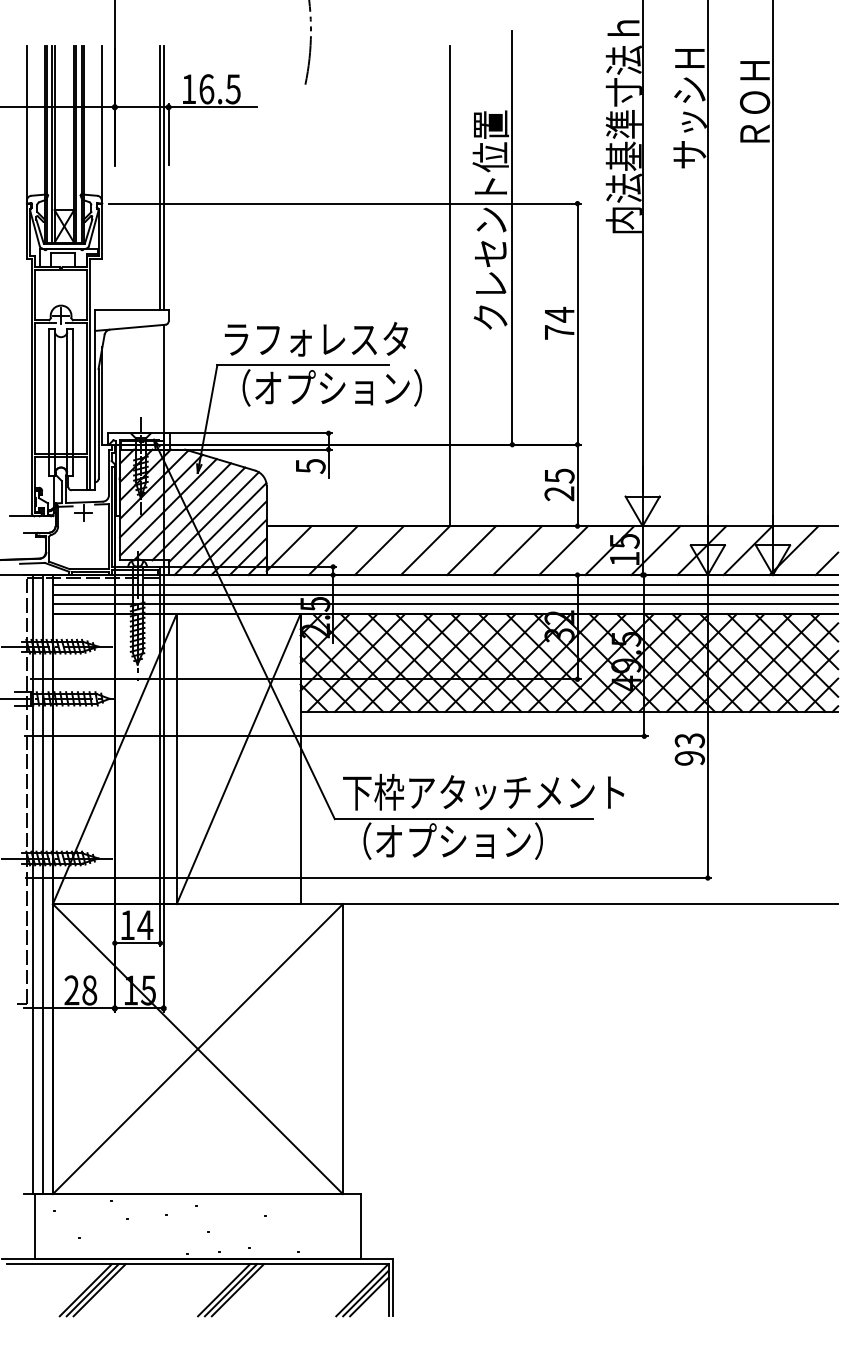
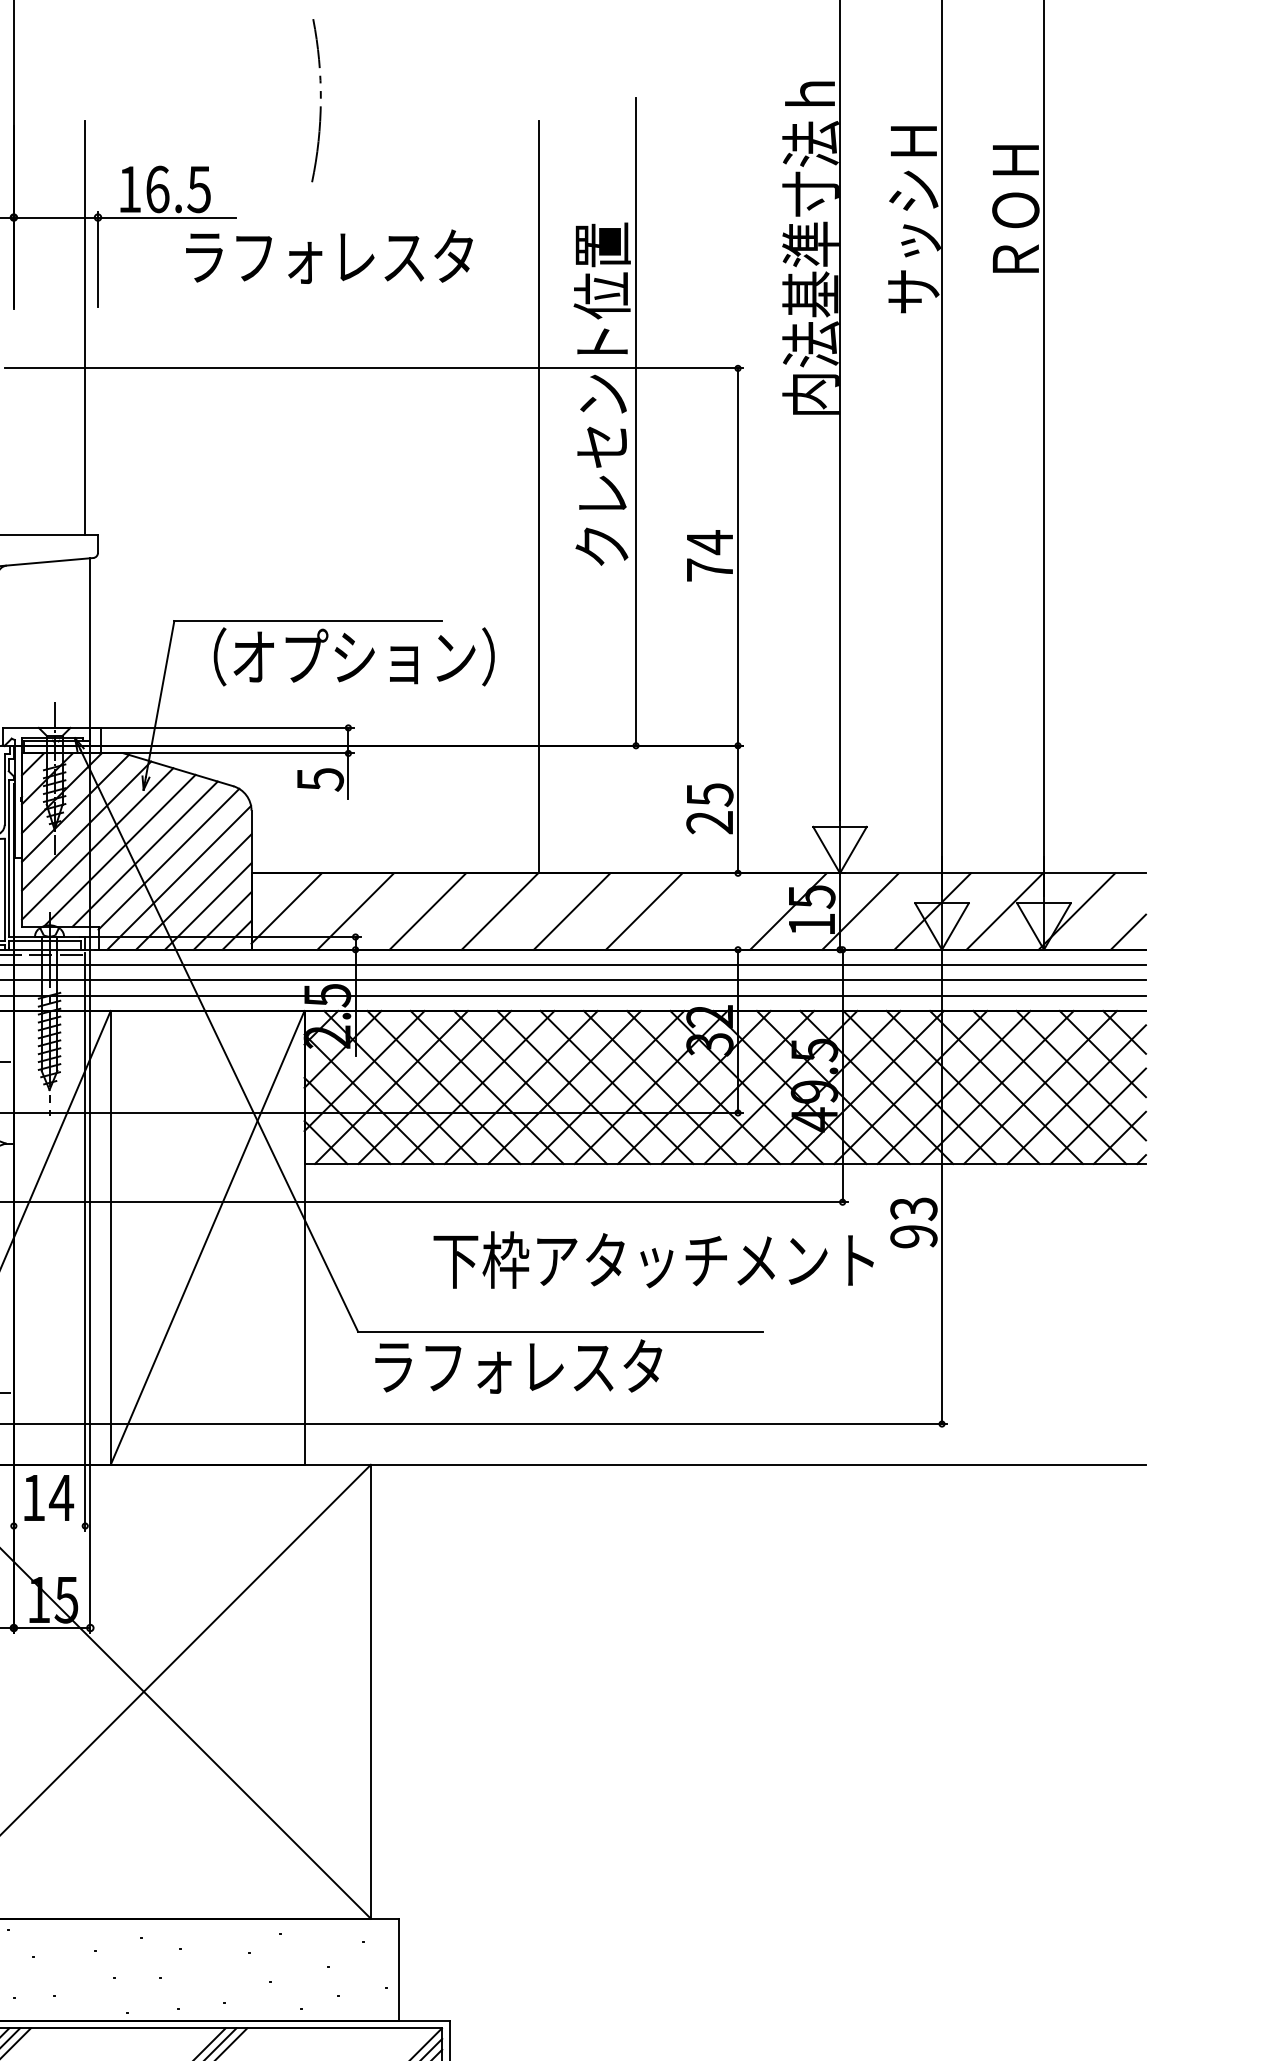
line: (163, 177) -> (89, 327), removed
text: (316, 339) -> (329, 257), moved
line: (563, 550) -> (716, 911), removed
text: (483, 792) -> (653, 1260), moved
text: (443, 840) -> (528, 1365), （オプション） -> ラフォレスタ
line: (137, 943) -> (49, 1526), removed

